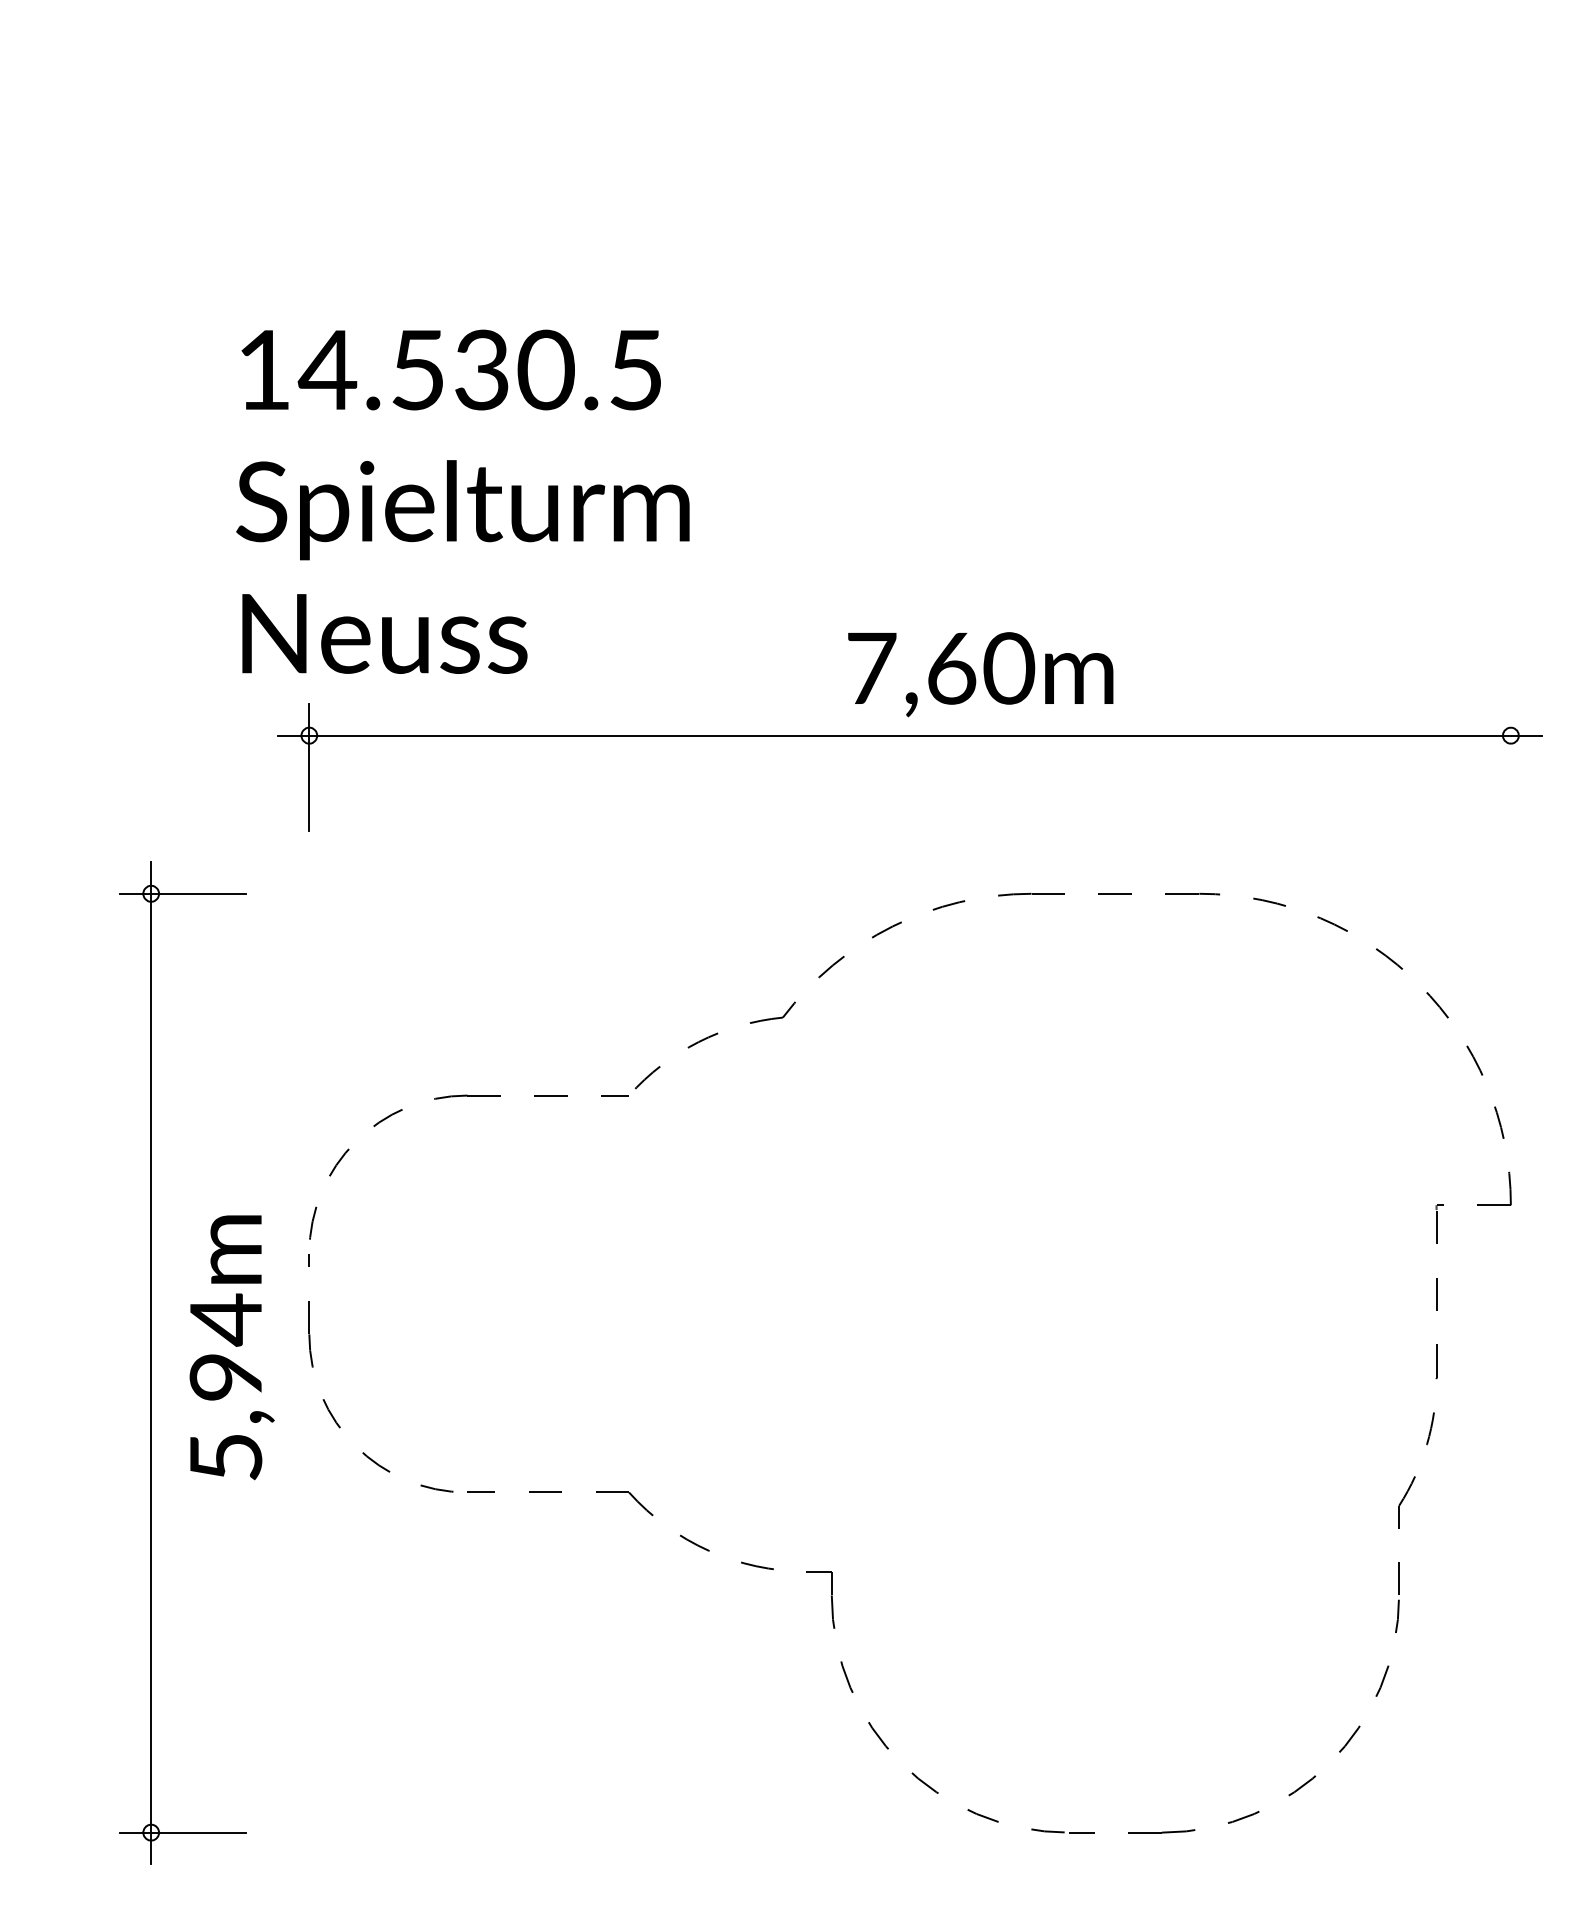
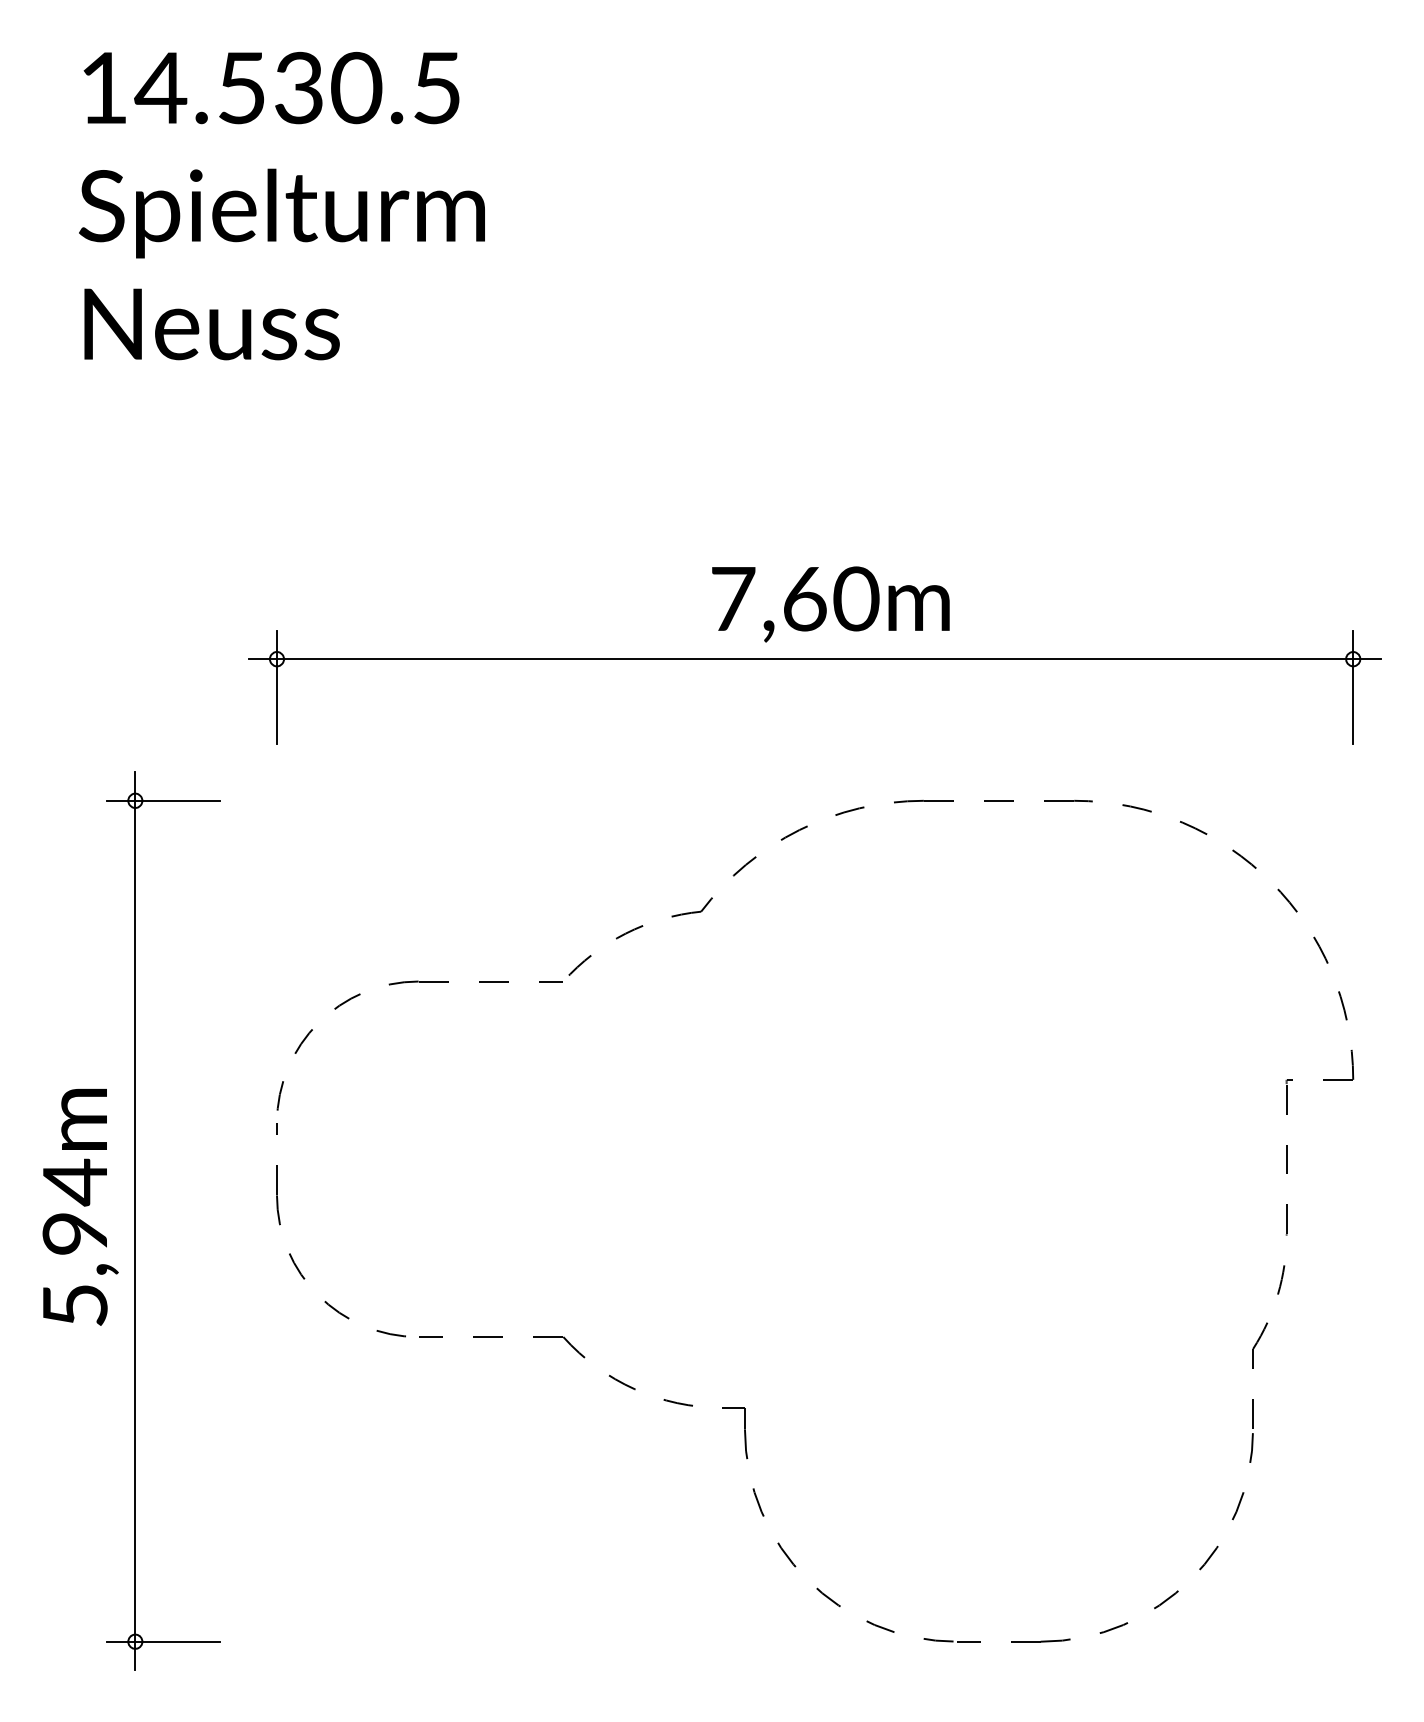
text: (462, 501) -> (281, 205), moved
text: (980, 674) -> (830, 604), moved
line: (1510, 767) -> (1352, 687), added
text: (231, 1347) -> (80, 1207), moved

